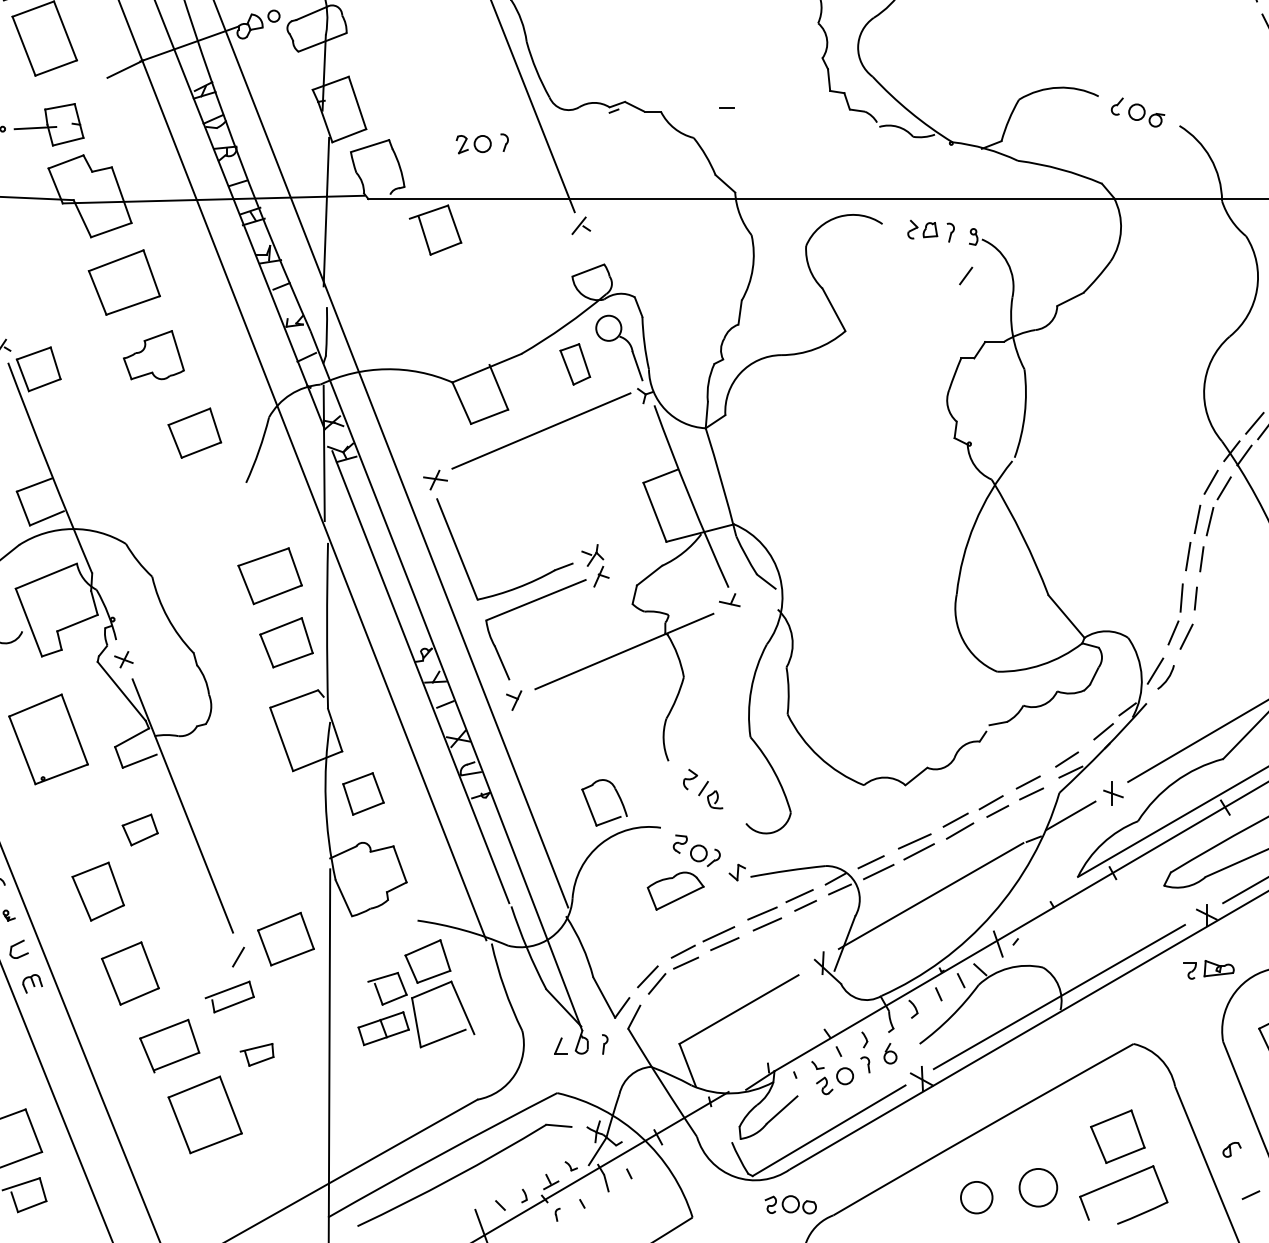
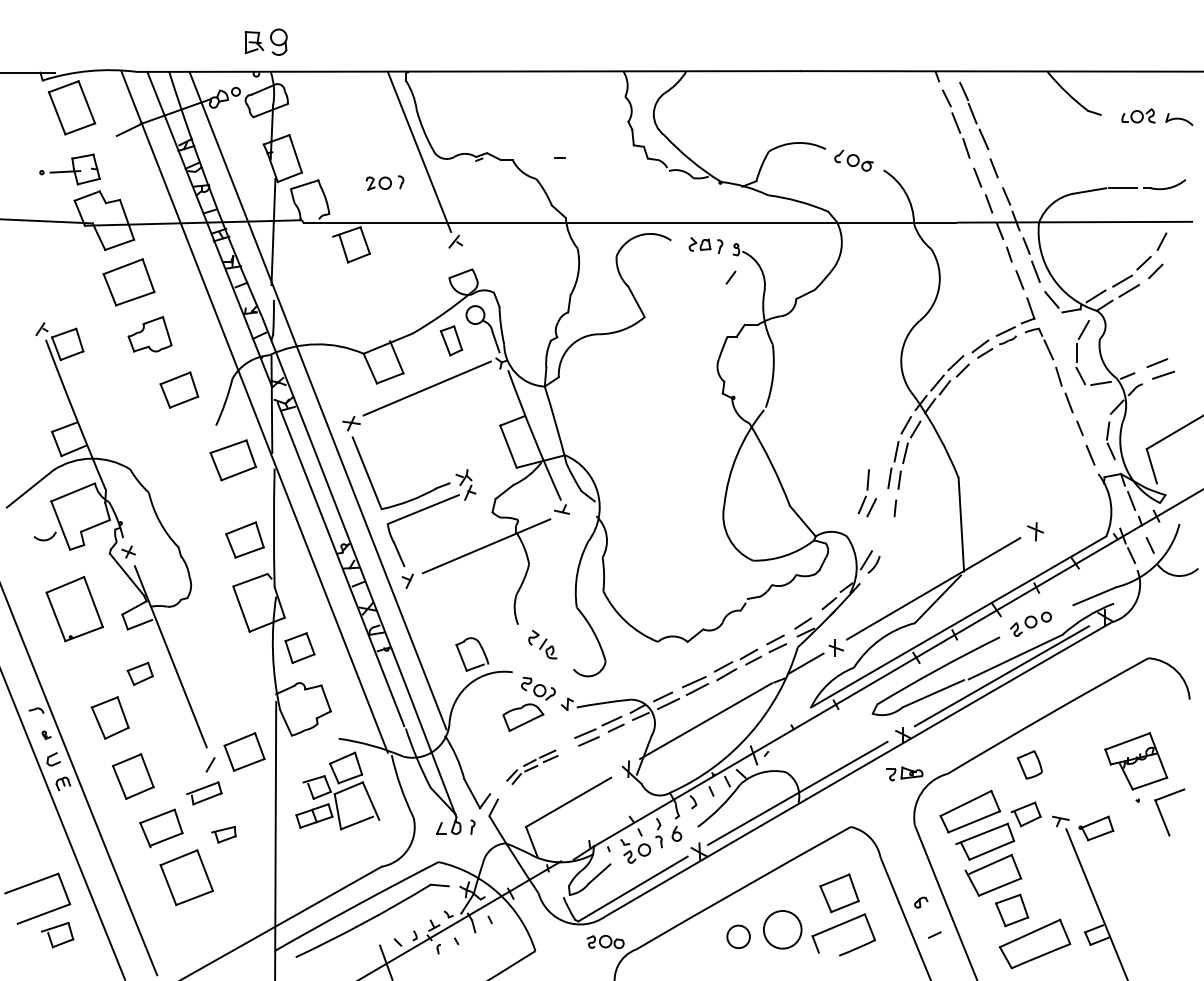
part: (269, 576) -> (232, 460), moved
part: (1179, 616) -> (866, 493), moved
part: (688, 960) -> (532, 767), size x0.7
circle: (1038, 1187) -> (782, 929), size x1.4

